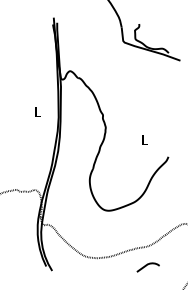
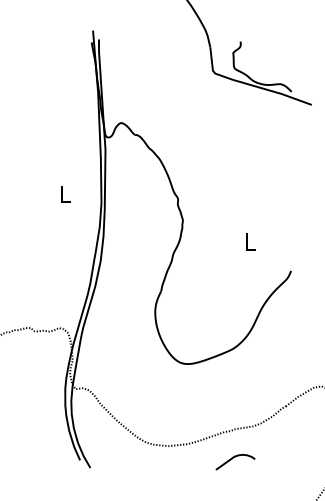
curve: (146, 266) -> (232, 460), moved

